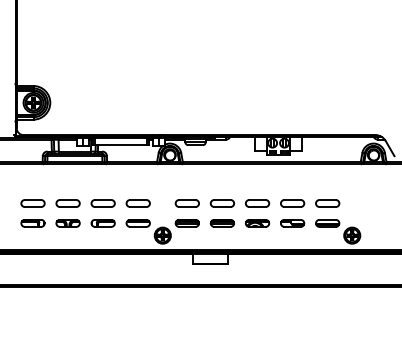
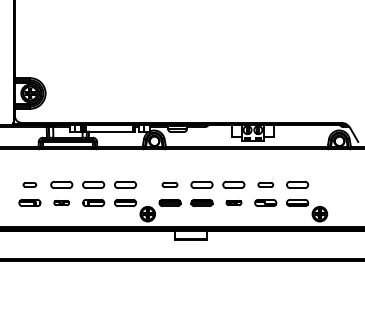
part: (32, 203) -> (29, 184), size x0.6
part: (186, 203) -> (169, 184), size x0.7
part: (292, 203) -> (265, 184), size x0.7
part: (67, 223) -> (61, 203), size x0.7
part: (257, 223) -> (233, 203), size x0.7

